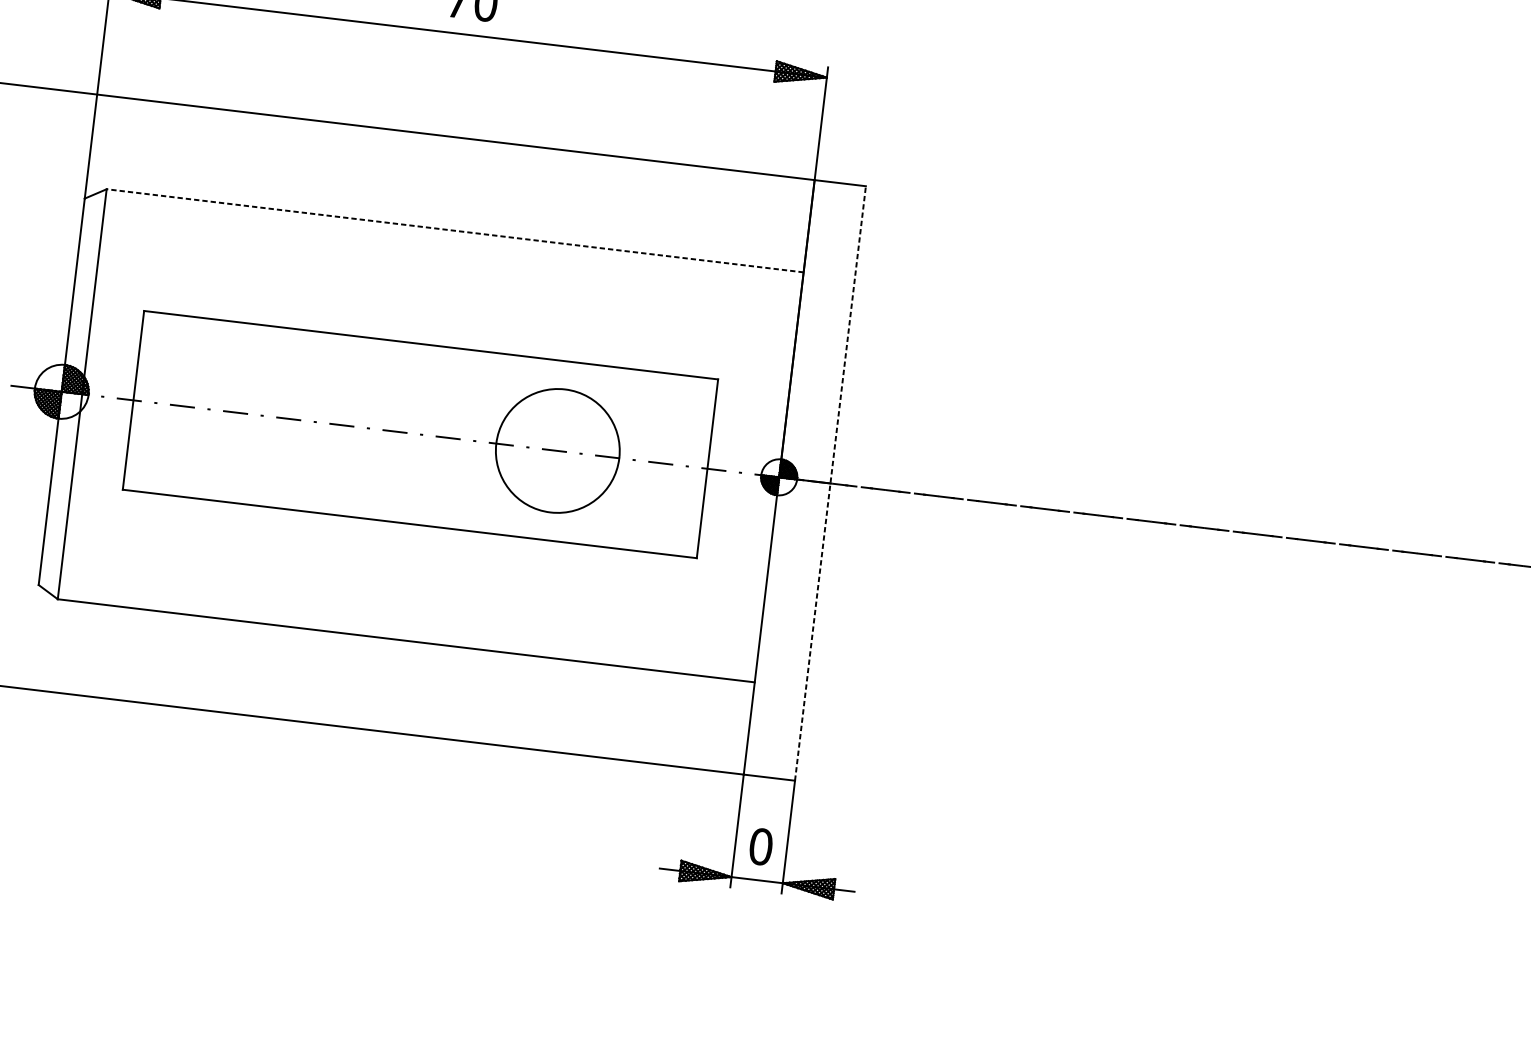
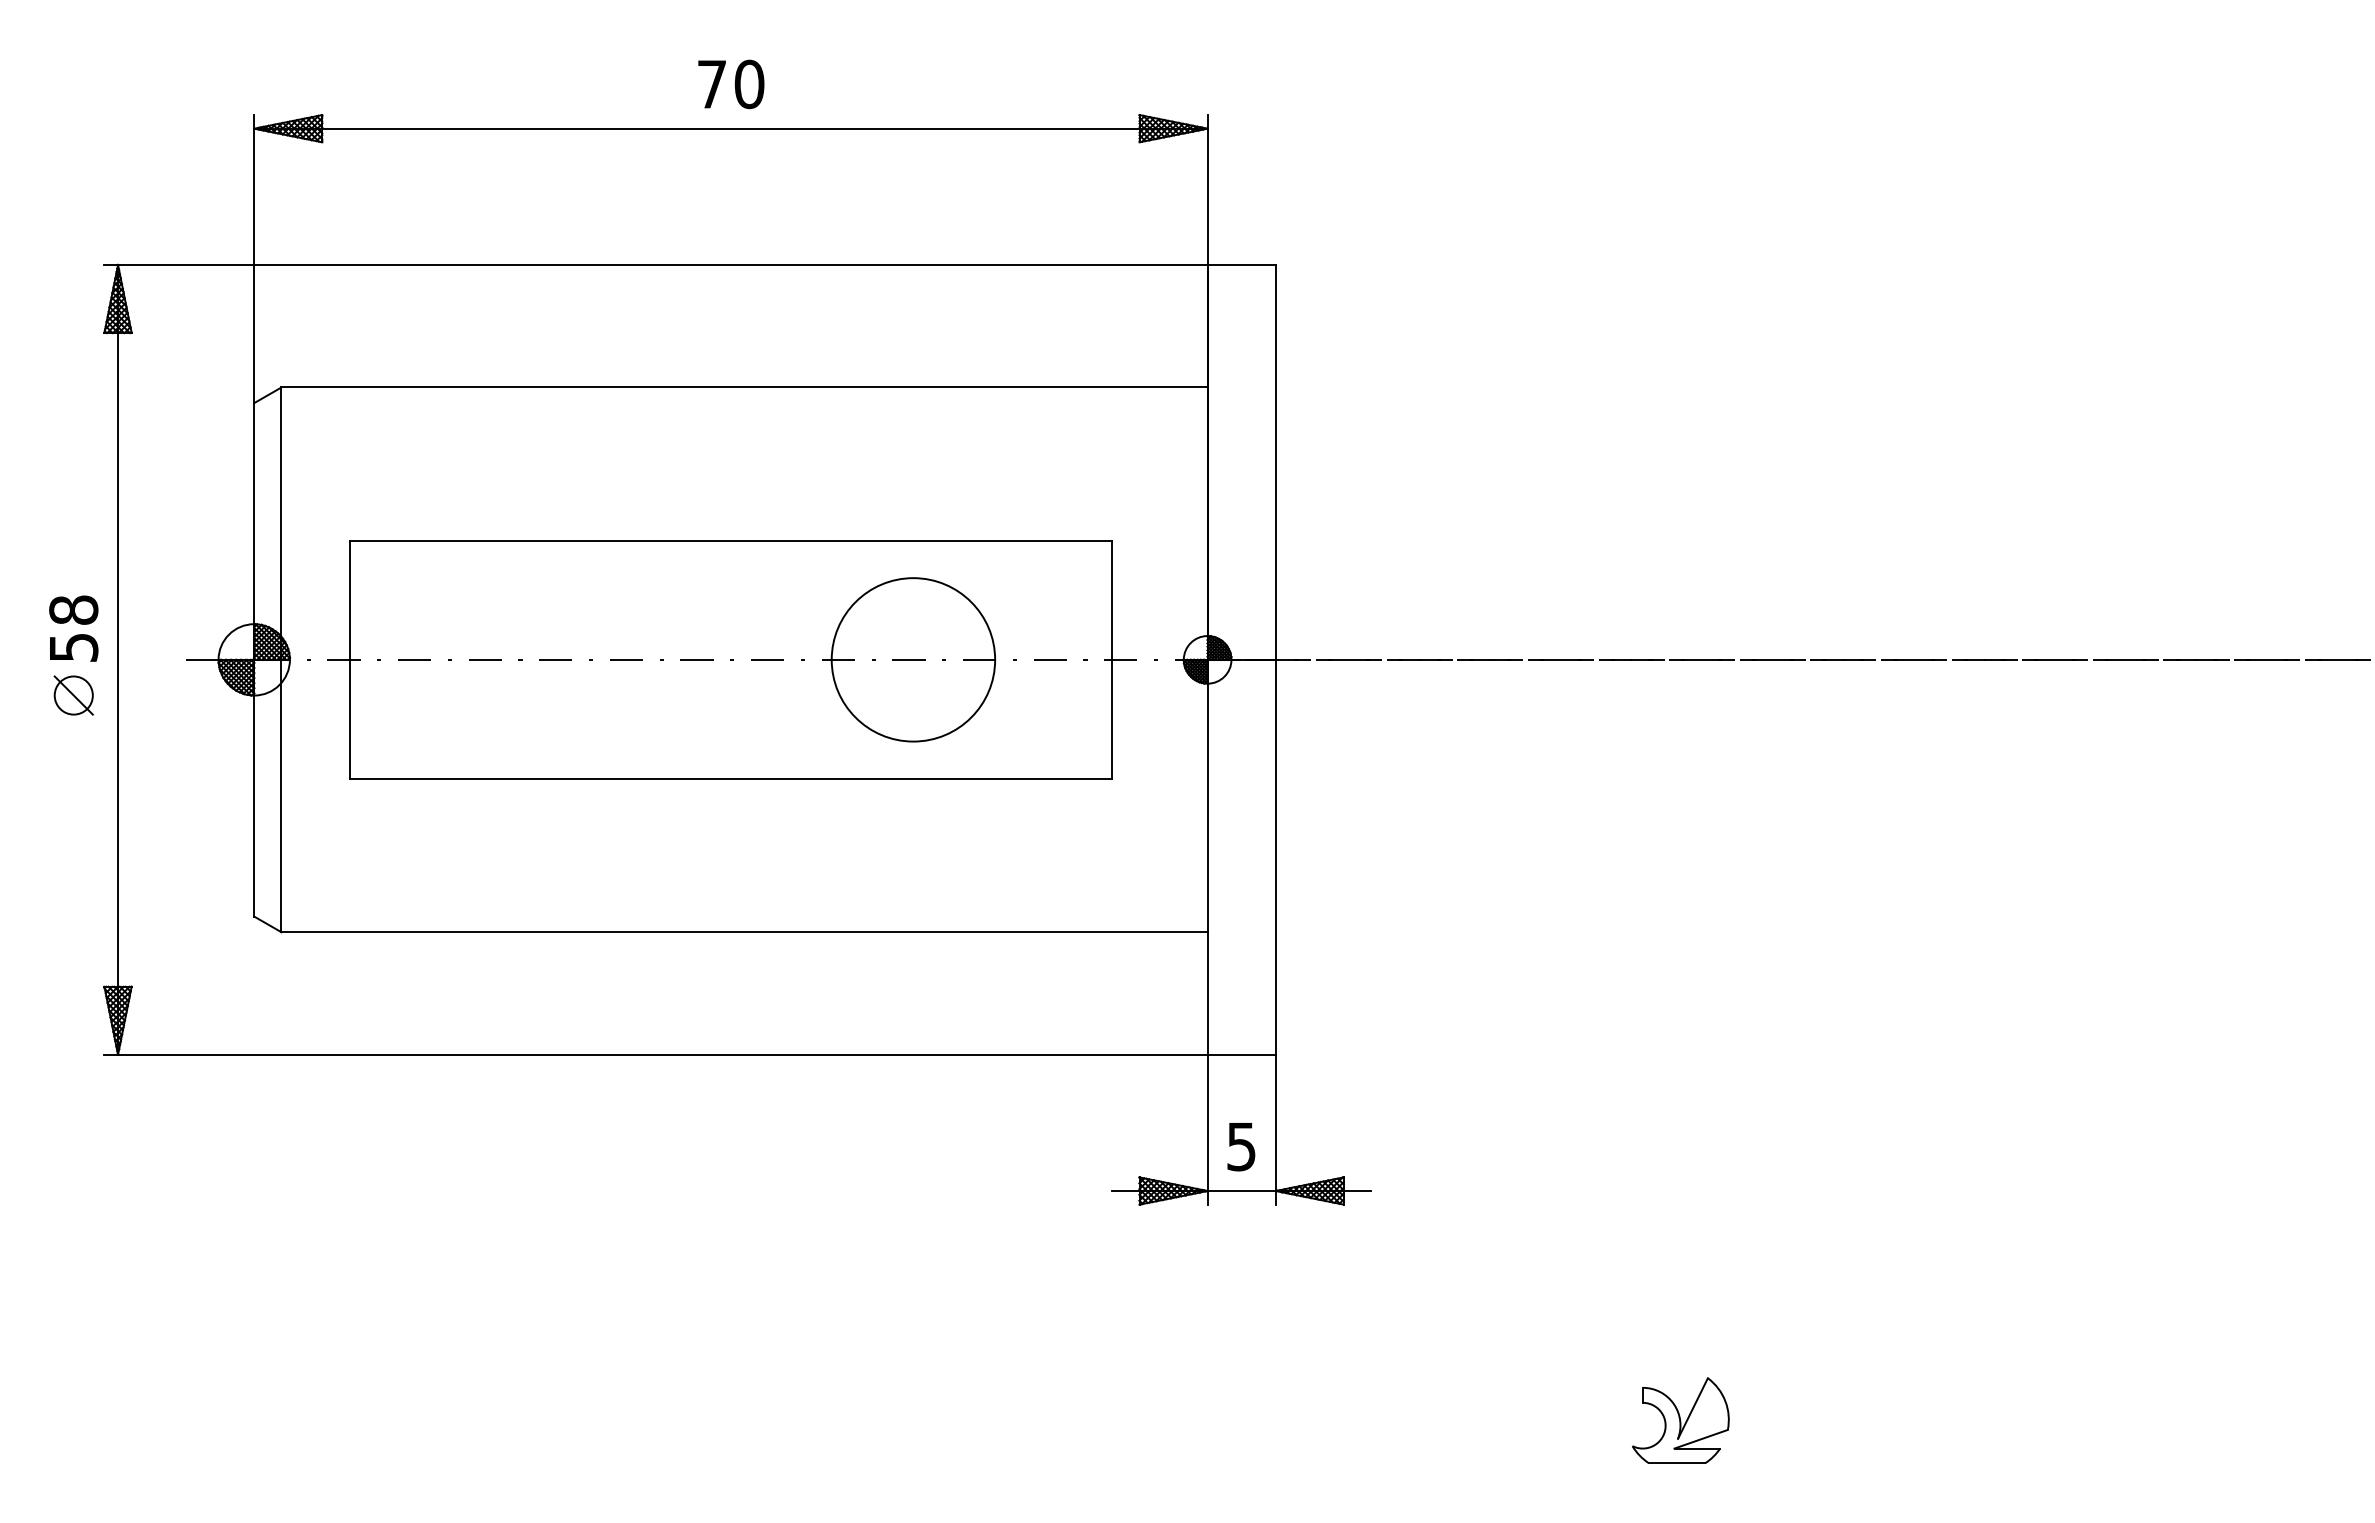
line: (455, 230) -> (744, 387), dashed -> solid
line: (830, 483) -> (1275, 659), dashed -> solid
text: (761, 846) -> (1241, 1146), 0 -> 5

